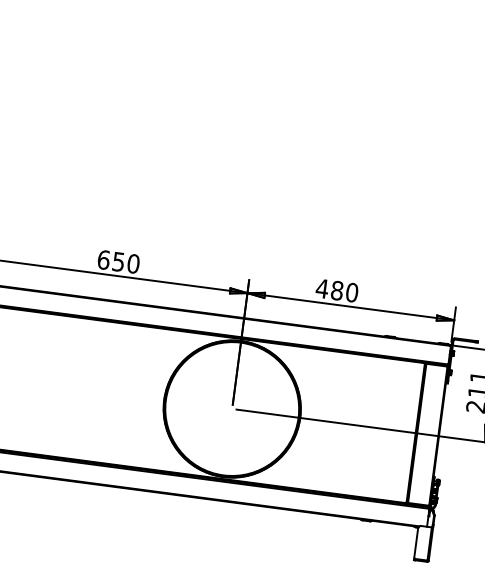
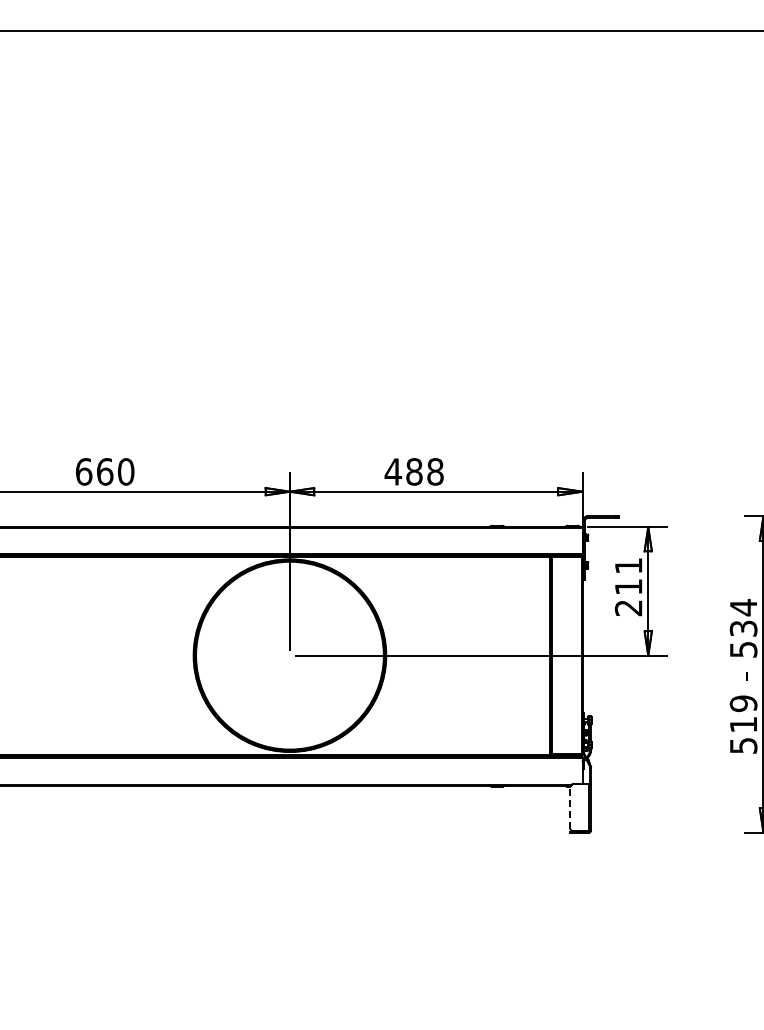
text: (119, 261) -> (105, 471), 650 -> 660
text: (352, 292) -> (435, 471), 480 -> 488
line: (416, 543) -> (570, 808), solid -> dashed

